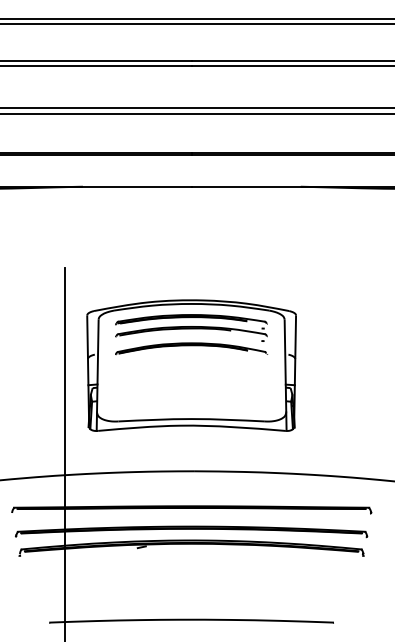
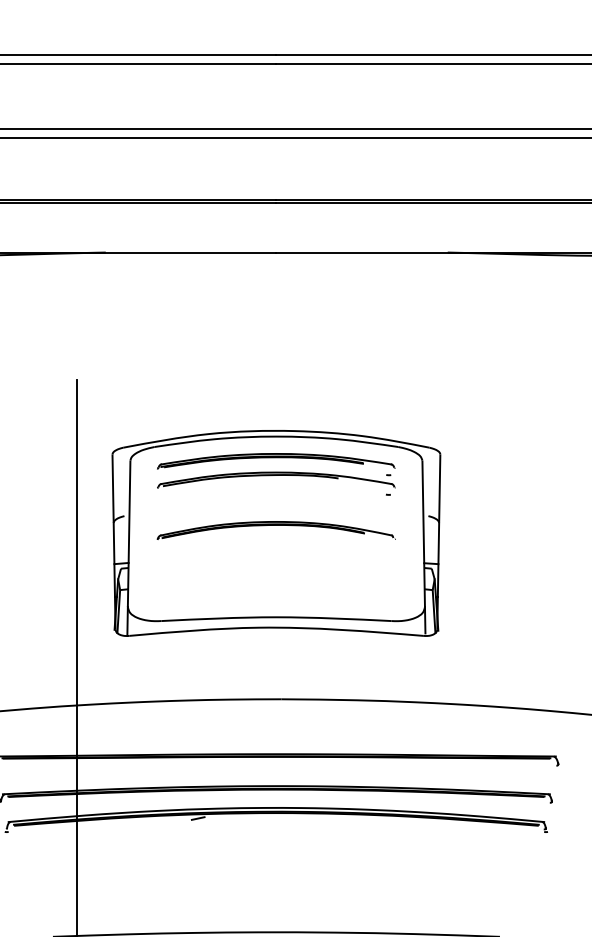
part: (191, 348) -> (276, 530), moved

